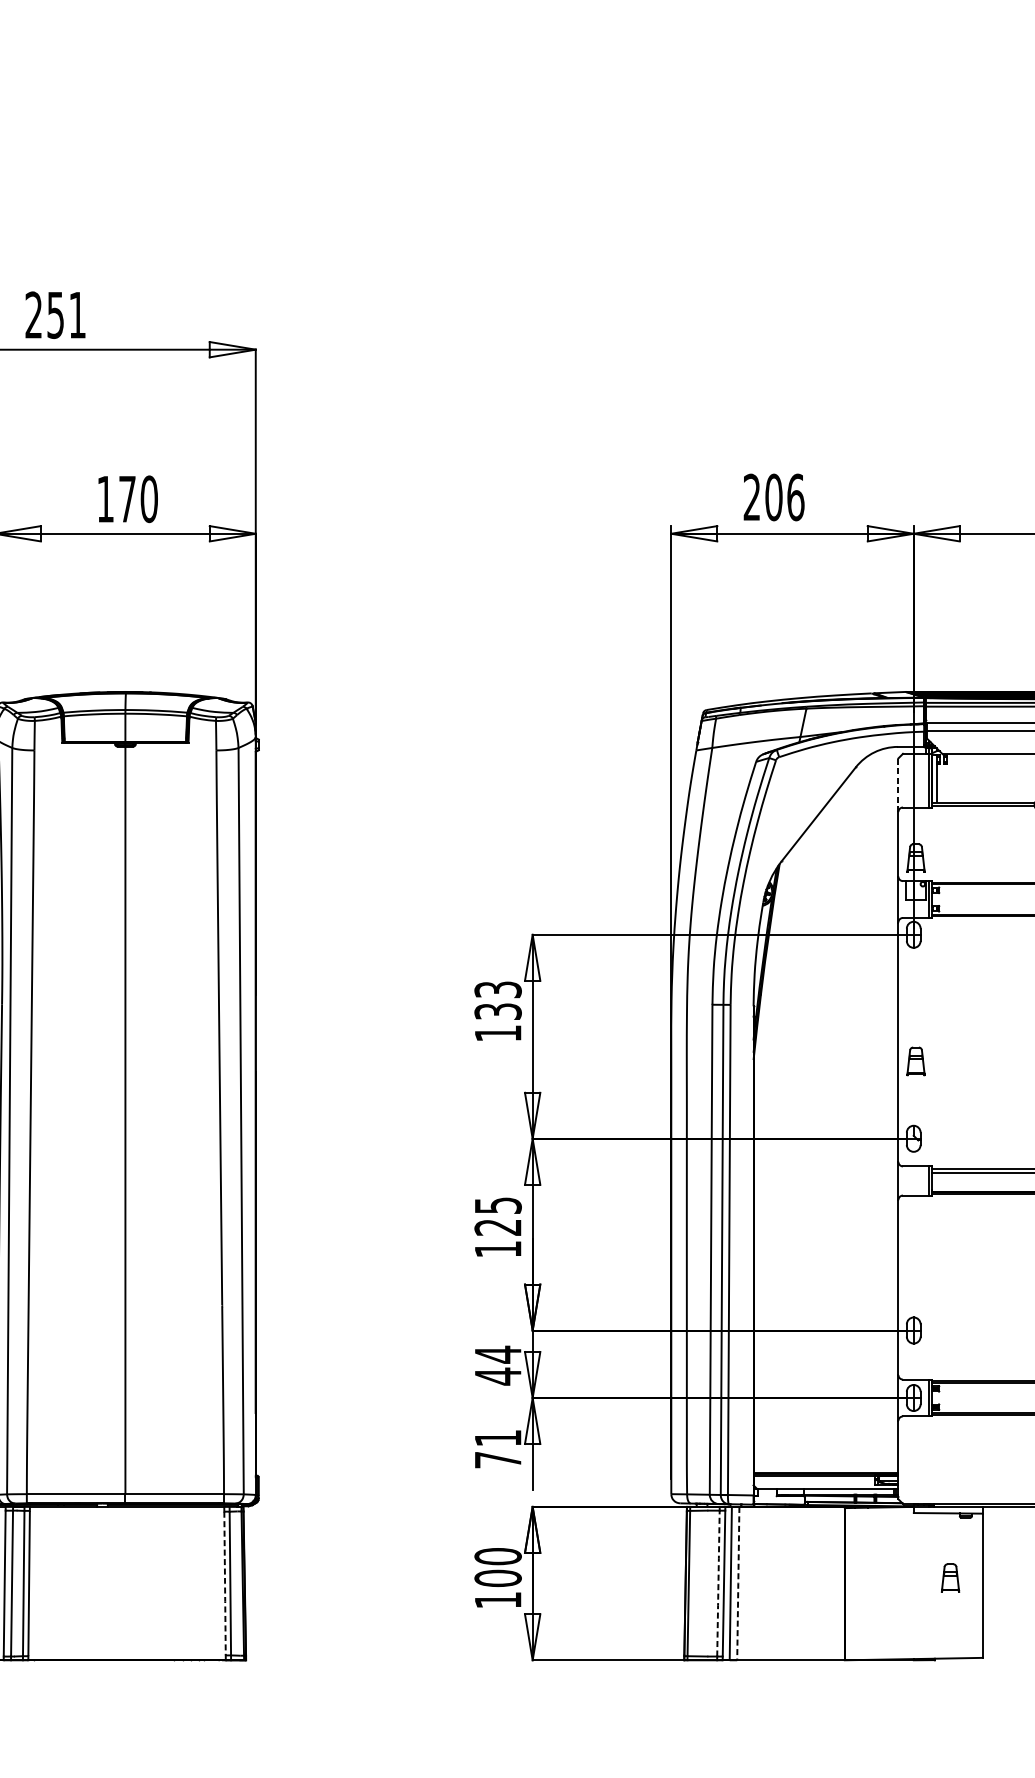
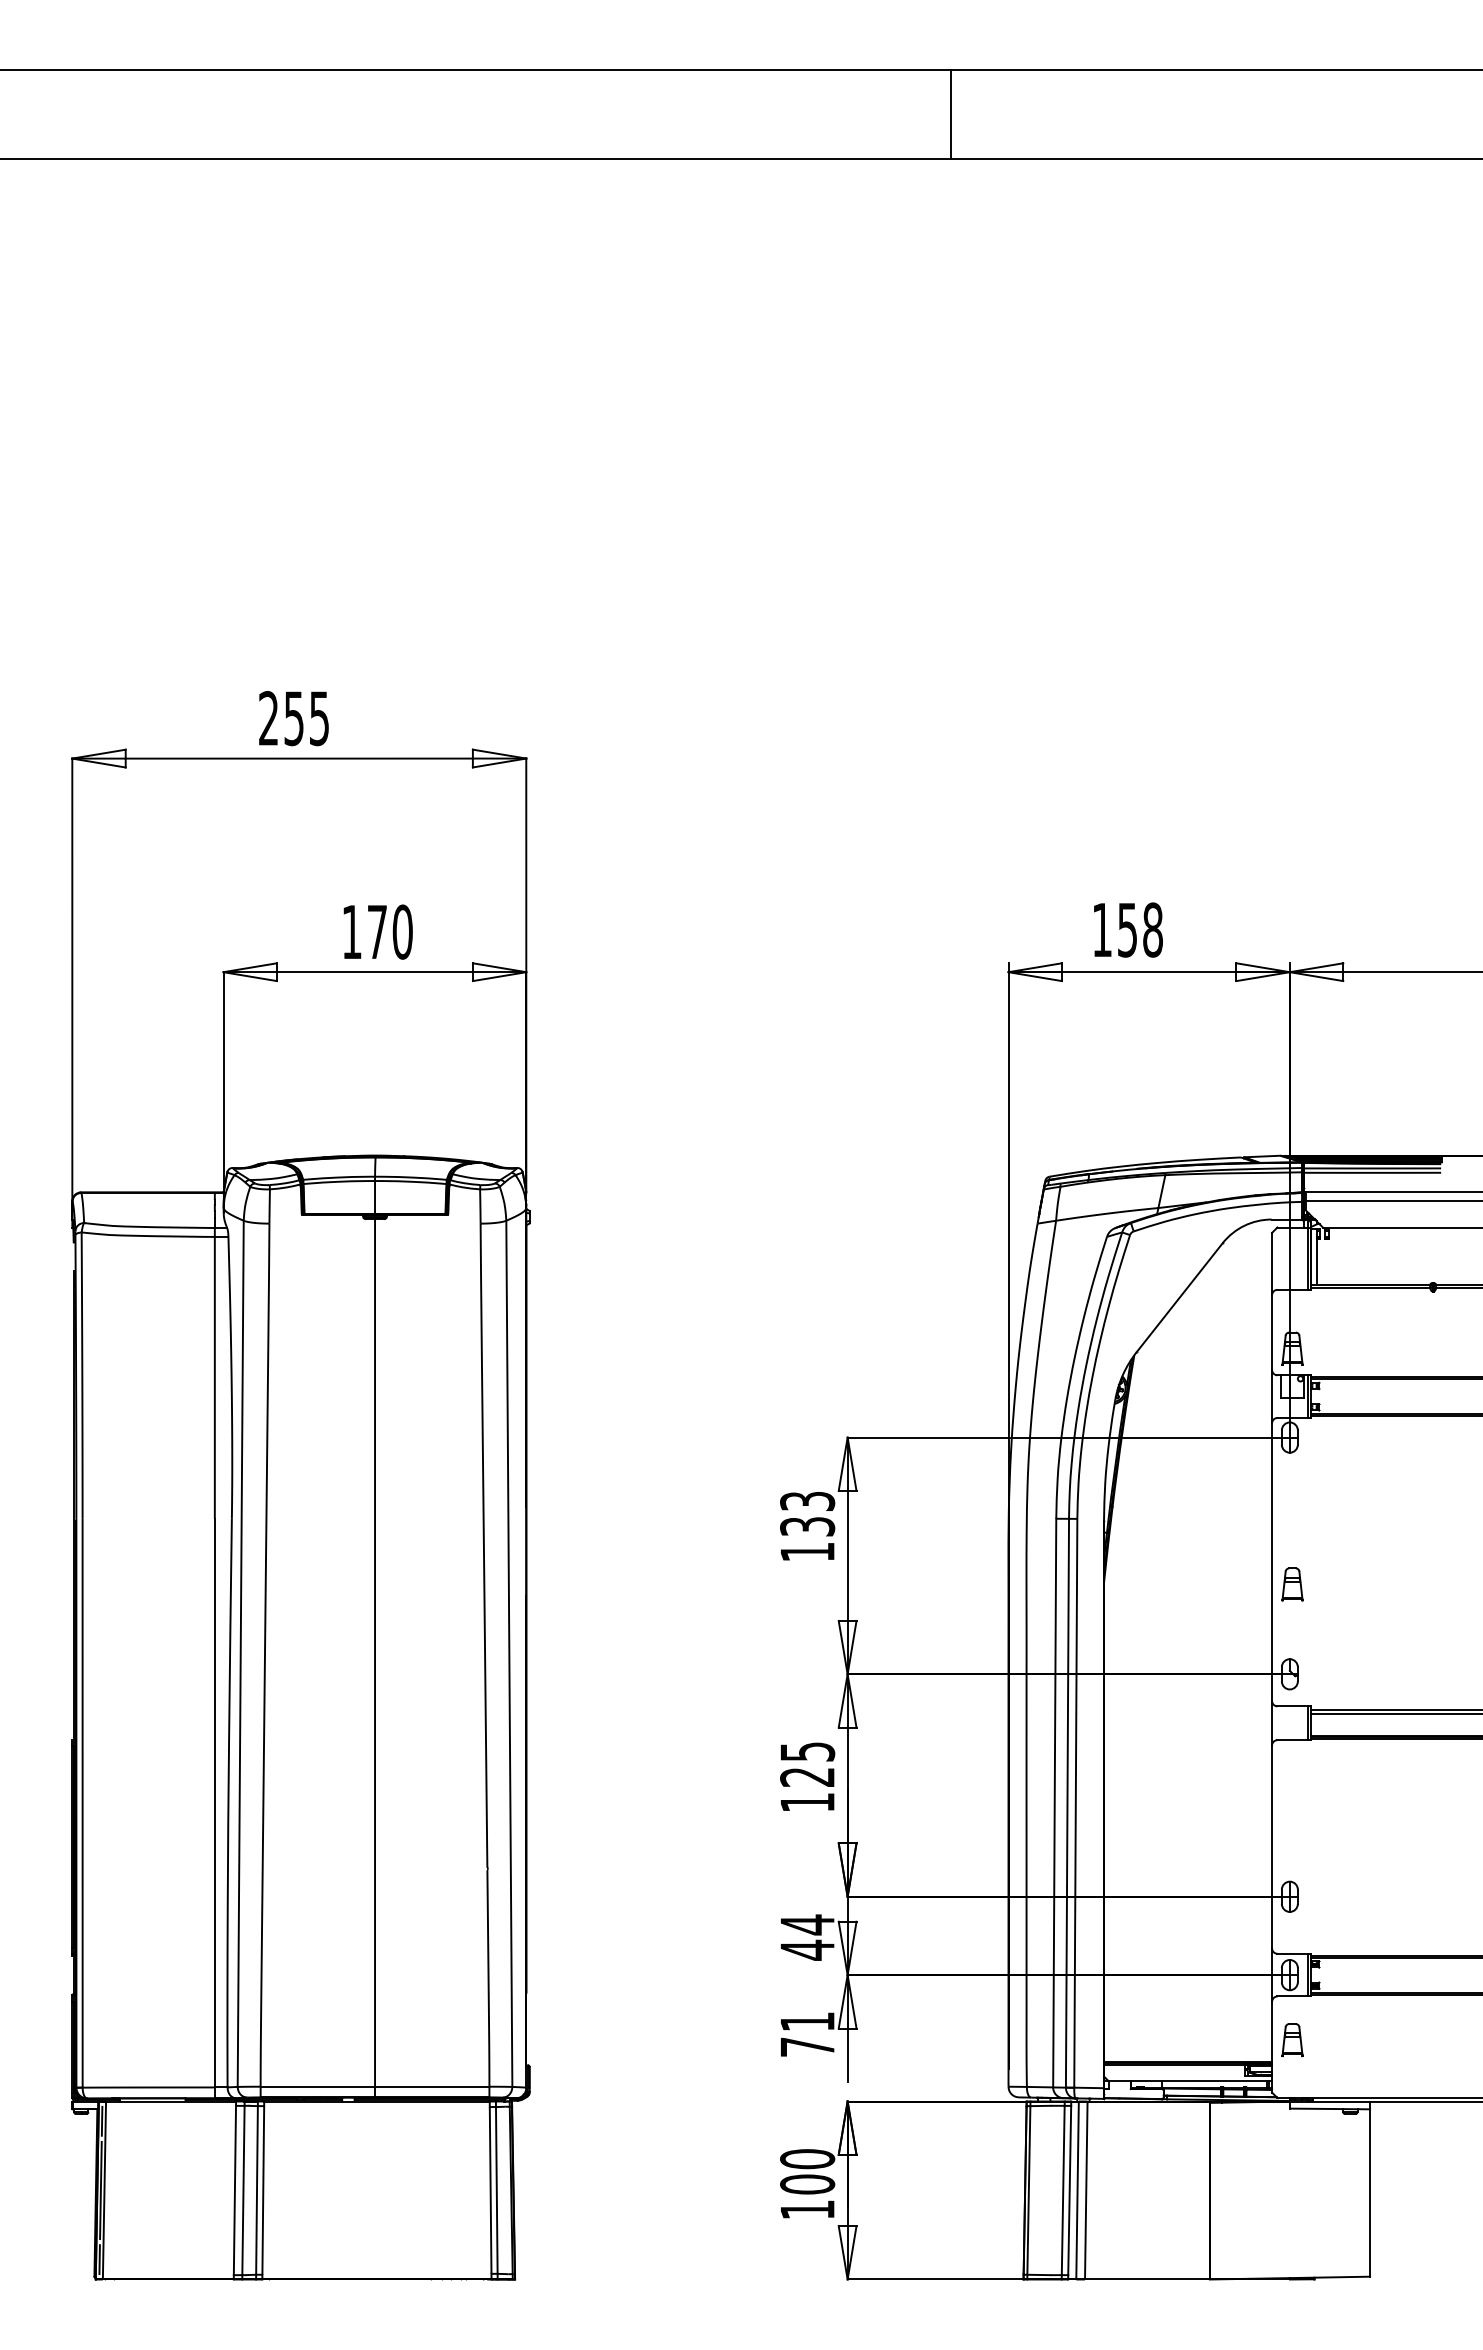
text: (77, 315) -> (319, 718), 251 -> 255
text: (773, 496) -> (1127, 929), 206 -> 158
line: (898, 784) -> (1272, 1263), dashed -> solid
part: (950, 1578) -> (1292, 2040), moved
line: (718, 1582) -> (1063, 2189), dashed -> solid
line: (738, 1583) -> (1086, 2190), dashed -> solid
line: (224, 1584) -> (490, 2191), dashed -> solid

